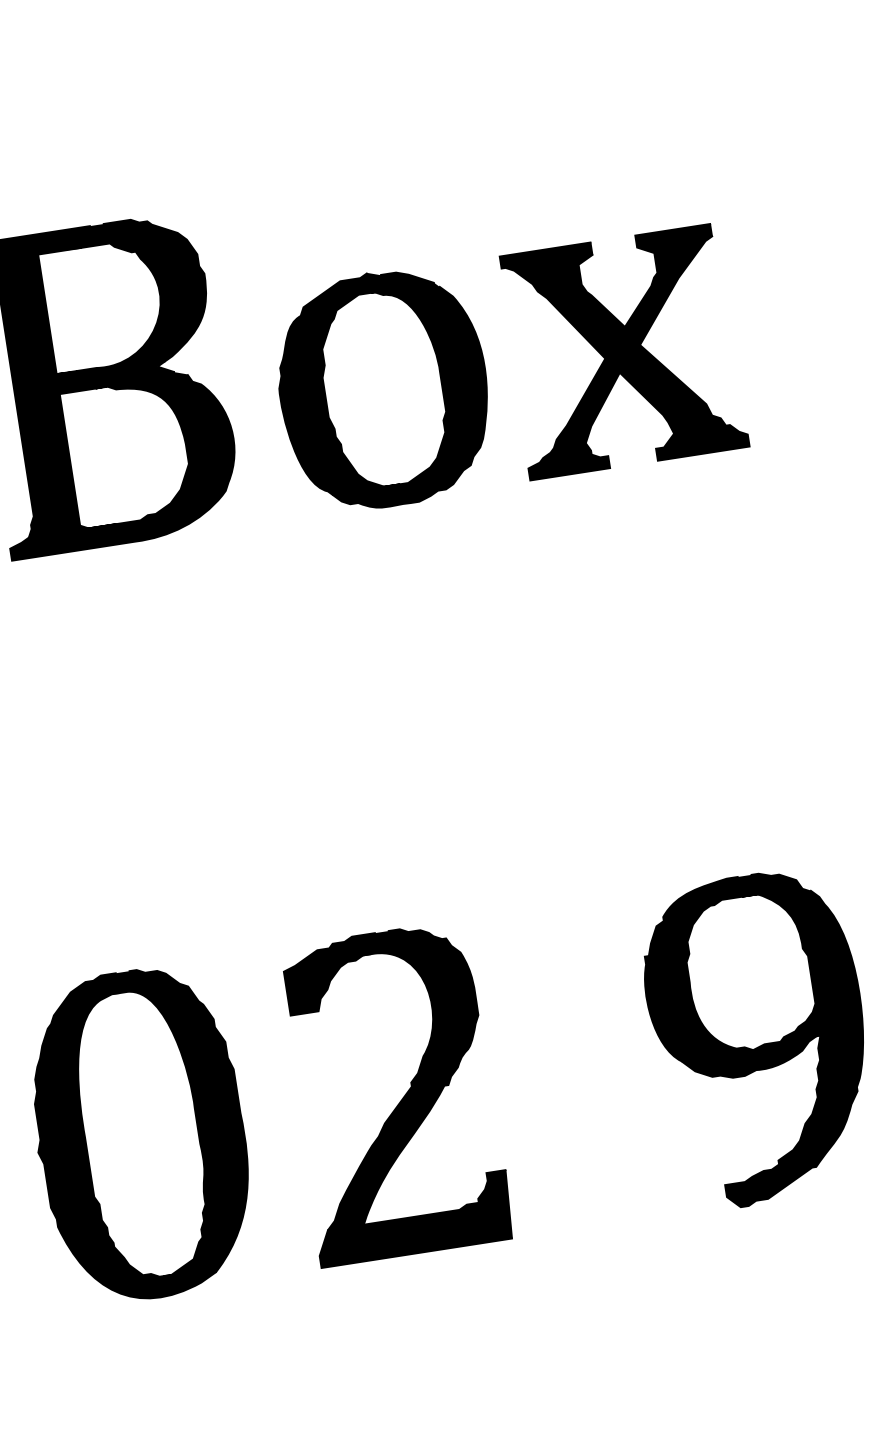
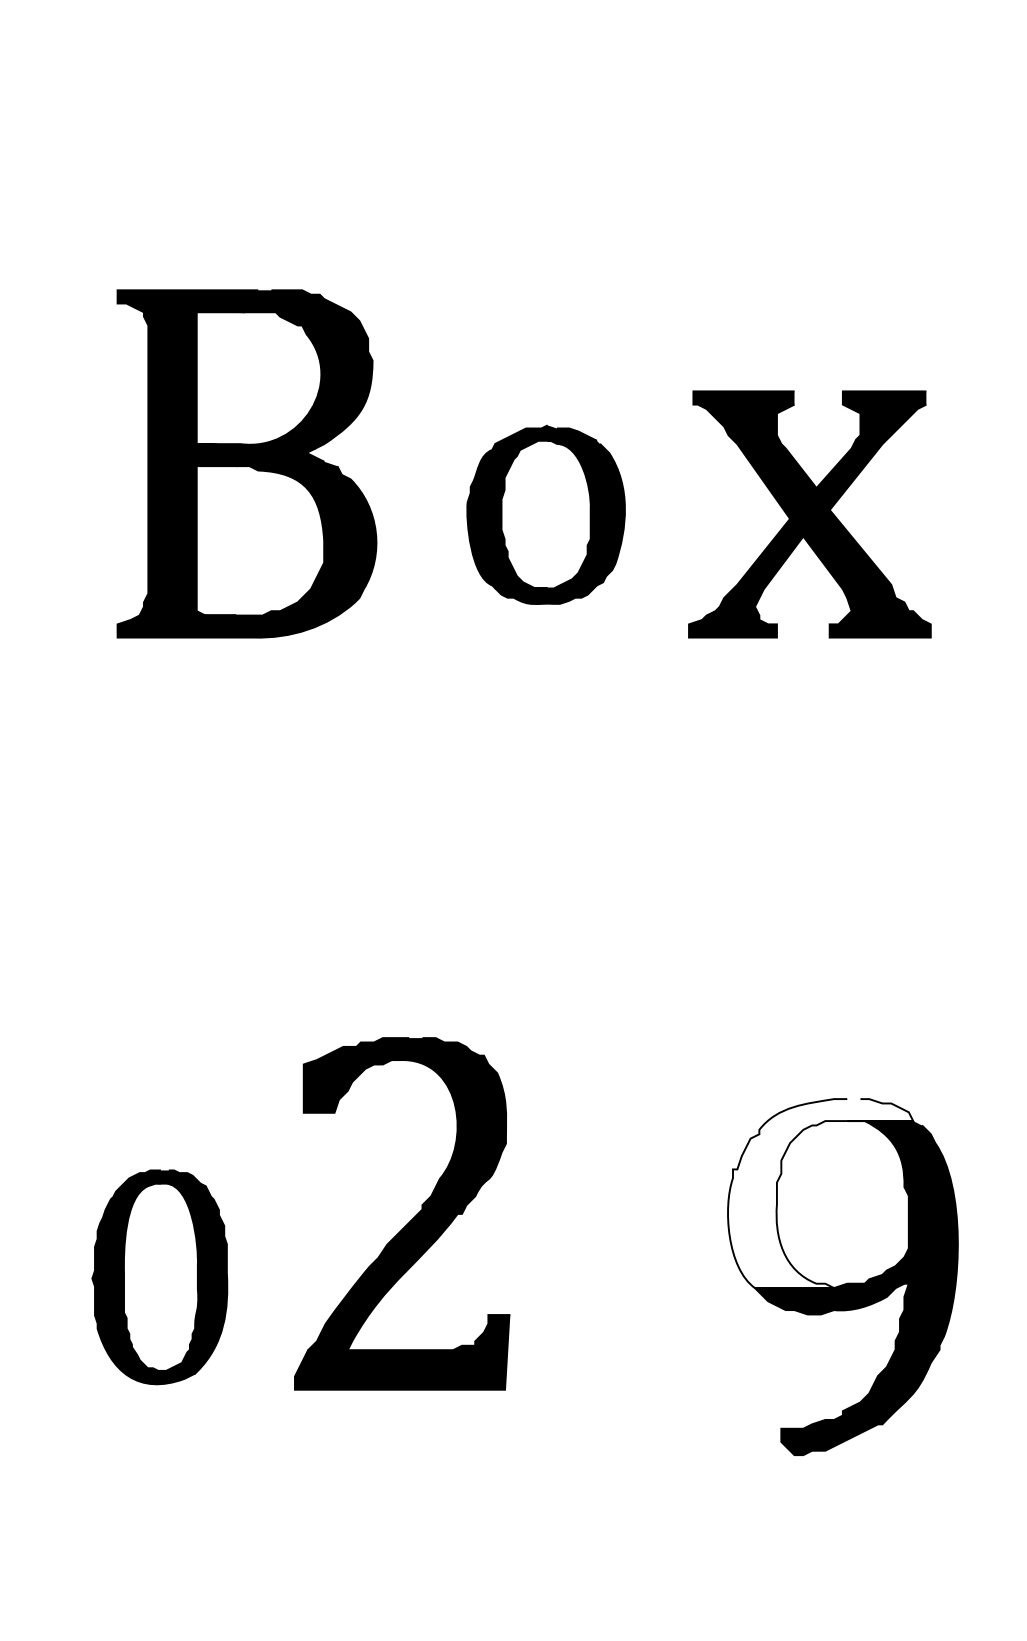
part: (382, 389) -> (545, 514), size x0.7
fill: (727, 966) -> (820, 1193), removed
part: (402, 1098) -> (410, 1220), moved
part: (139, 1135) -> (159, 1277), size x0.6

